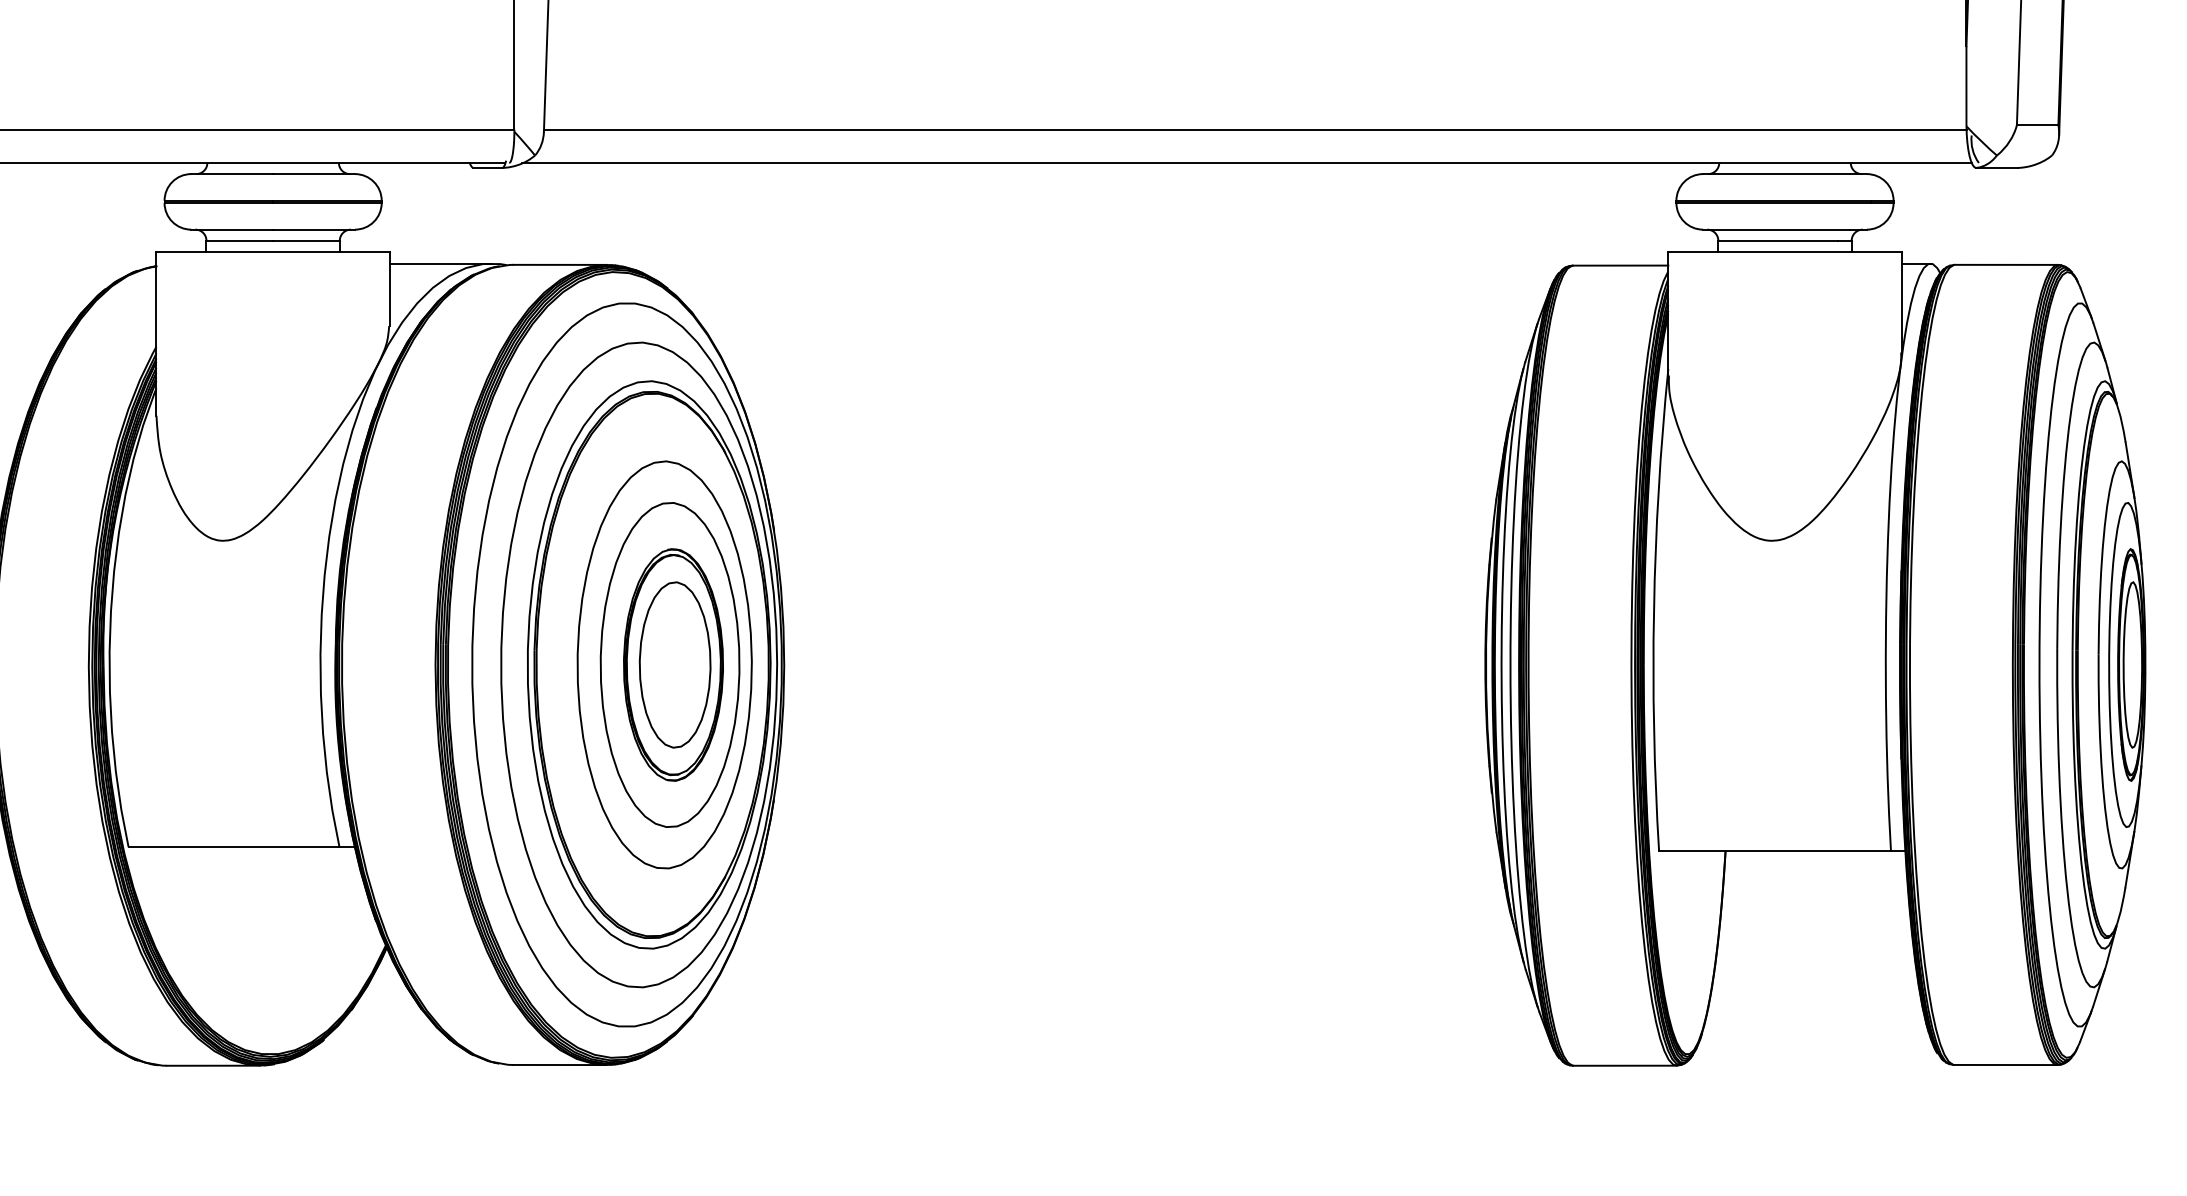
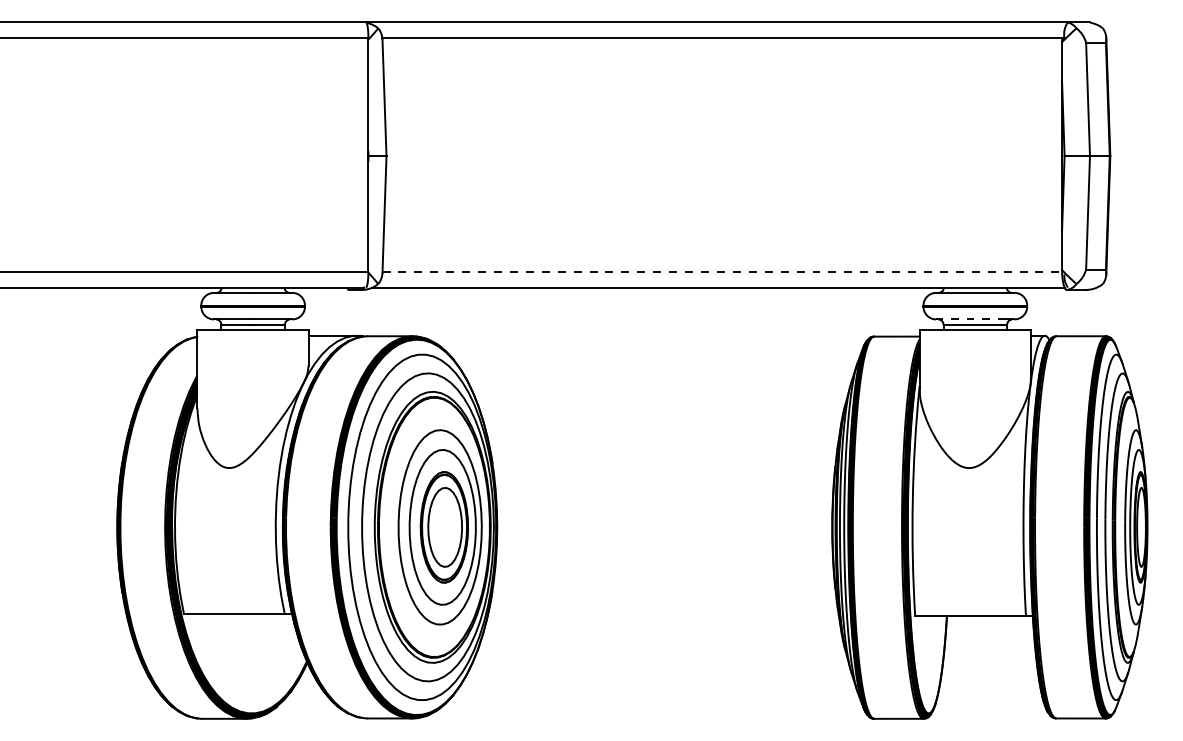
line: (1255, 129) -> (722, 271), solid -> dashed
line: (1774, 229) -> (970, 319), solid -> dashed

